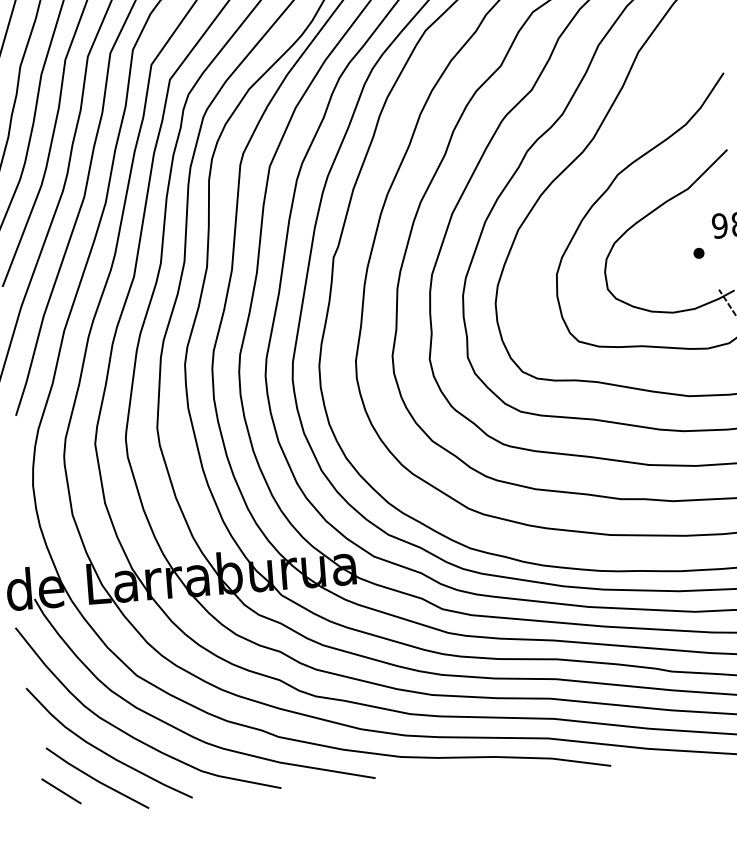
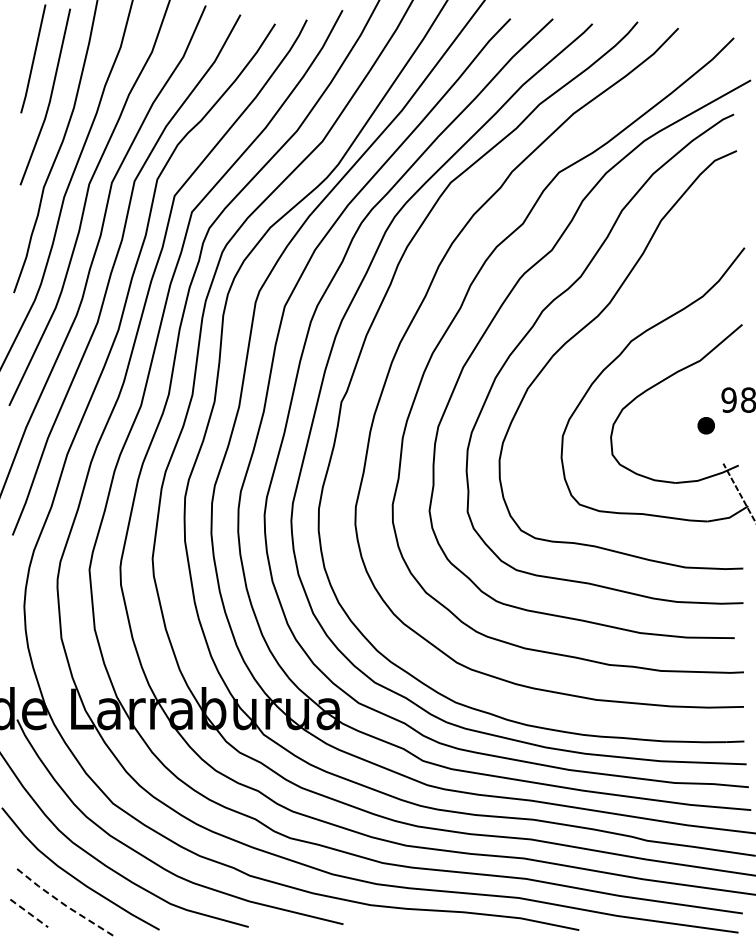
part: (698, 253) -> (705, 425), size x1.6
line: (96, 780) -> (64, 905), solid -> dashed
line: (61, 791) -> (29, 913), solid -> dashed

